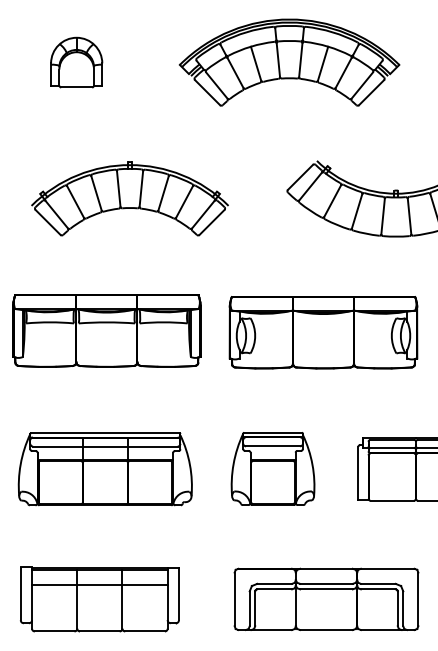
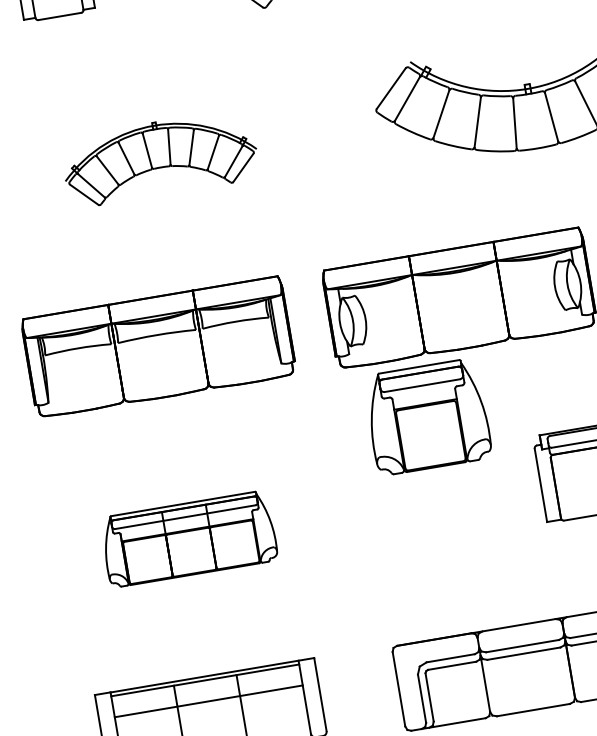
part: (129, 198) -> (159, 158), size x0.7
part: (272, 468) -> (426, 416), moved
part: (104, 469) -> (188, 539), size x0.7

